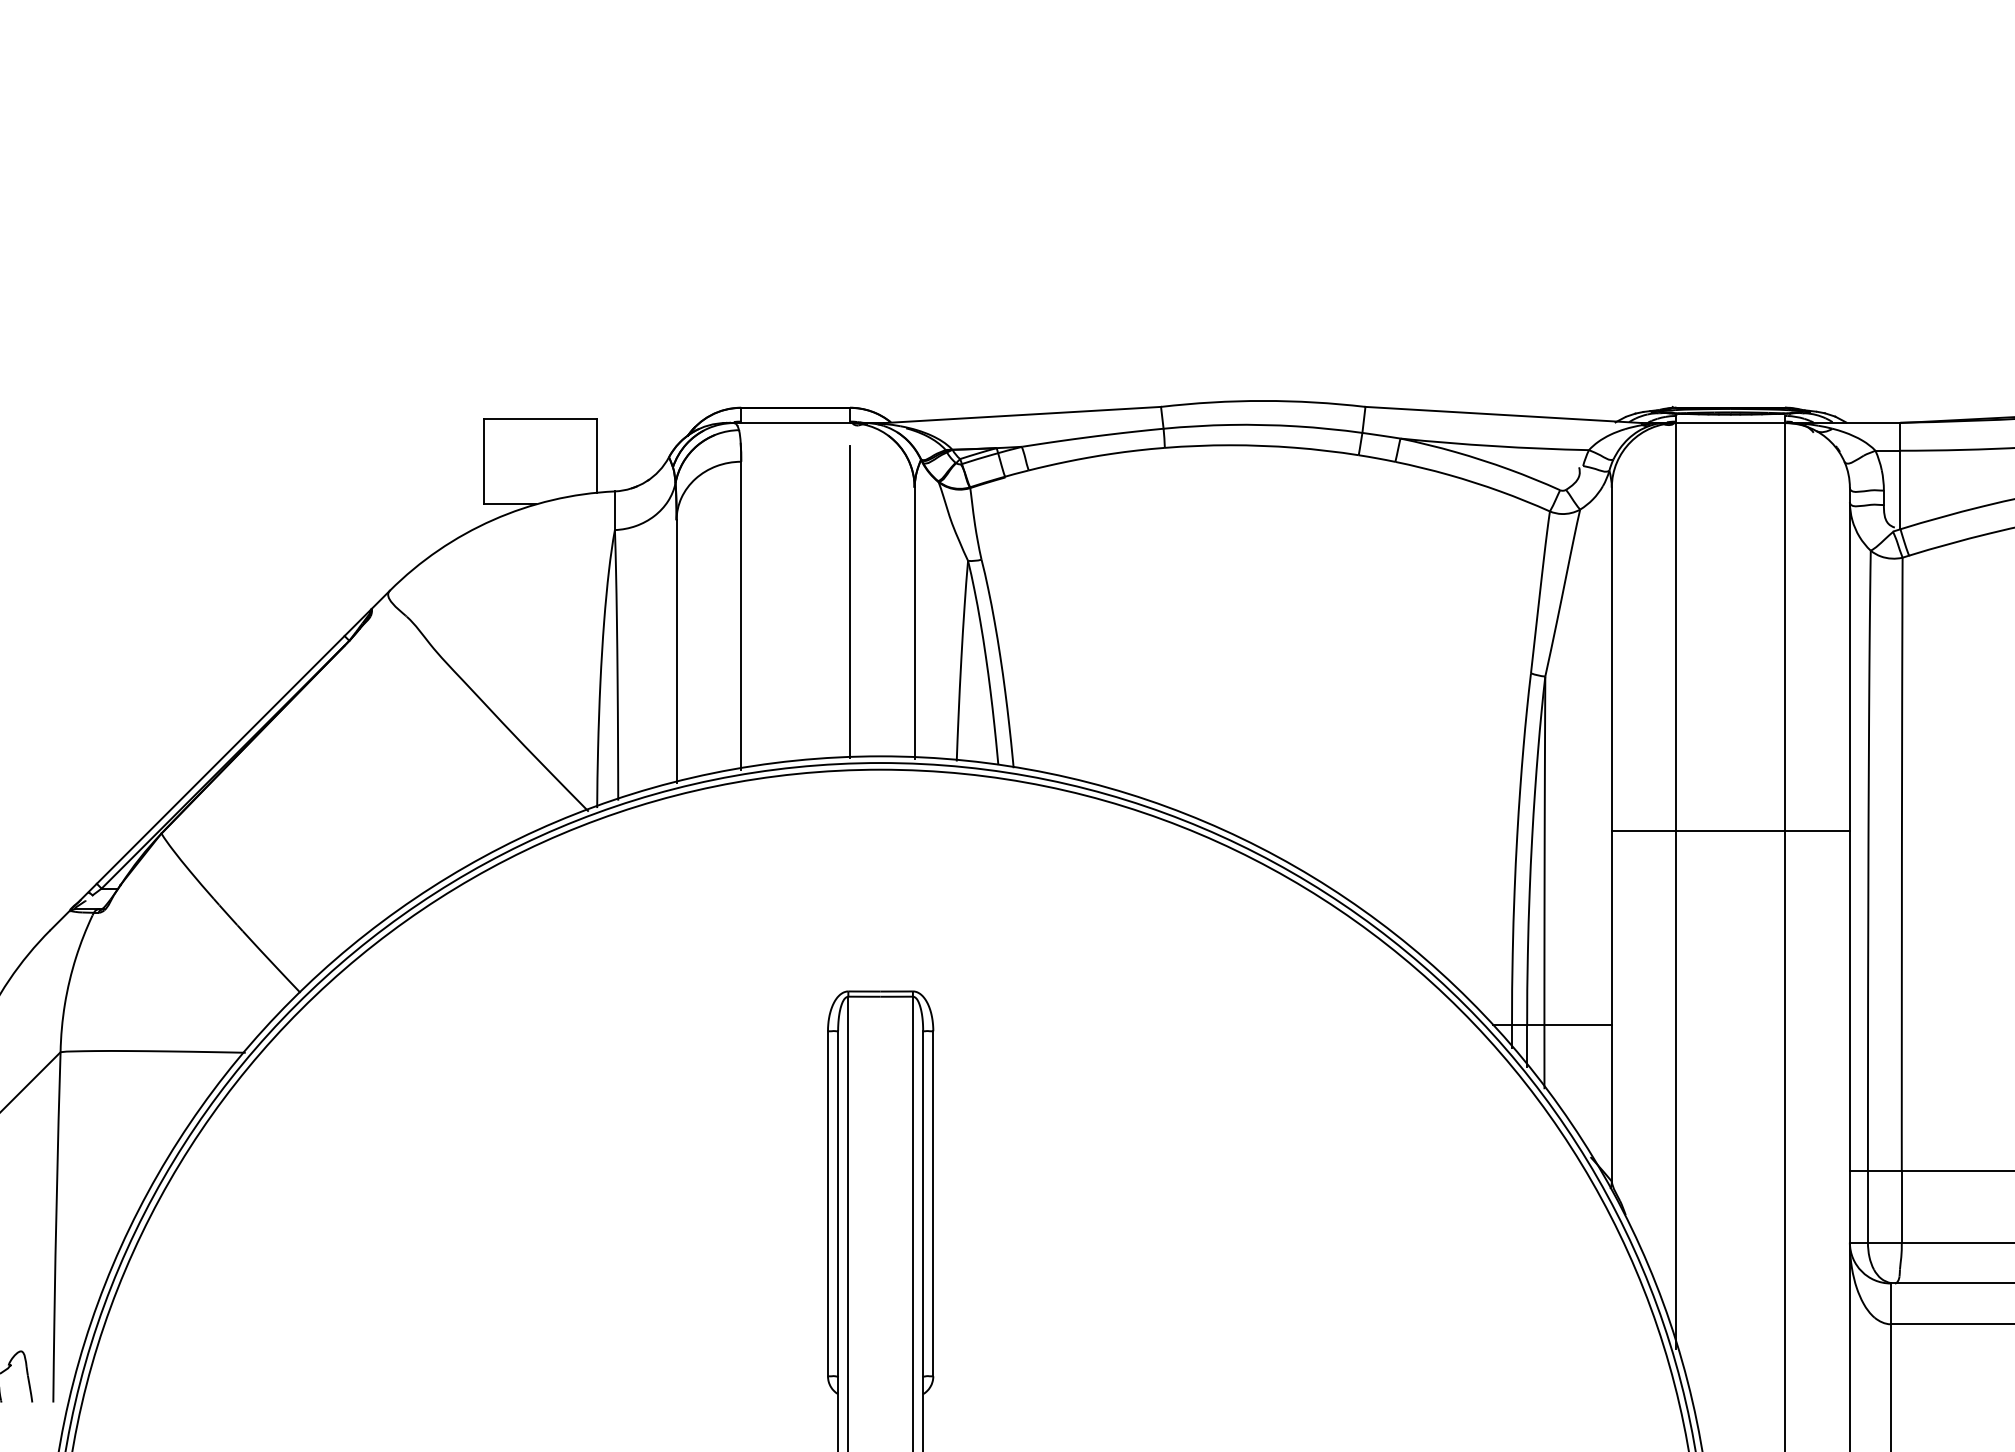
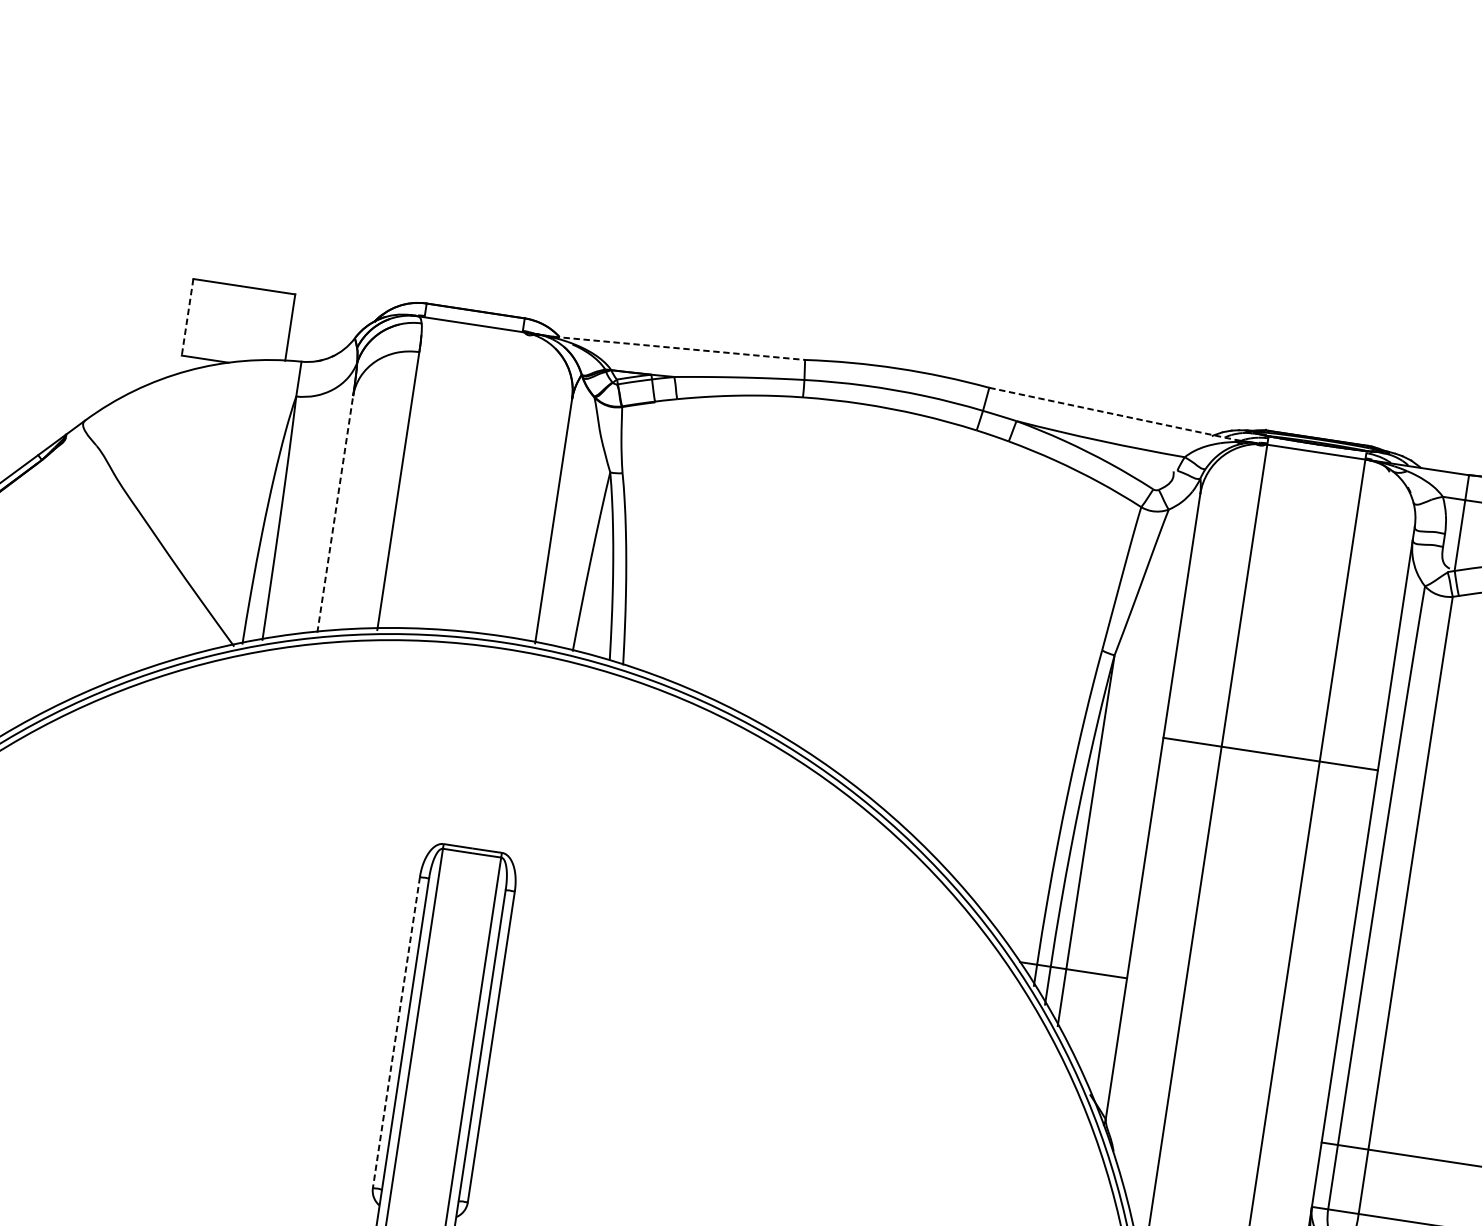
line: (1022, 414) -> (679, 347), solid -> dashed
line: (1503, 414) -> (1112, 413), solid -> dashed
line: (484, 461) -> (188, 316), solid -> dashed
line: (850, 601) -> (498, 492), removed
line: (676, 651) -> (335, 514), solid -> dashed
line: (1730, 831) -> (1270, 754), moved
line: (828, 1203) -> (396, 1032), solid -> dashed

